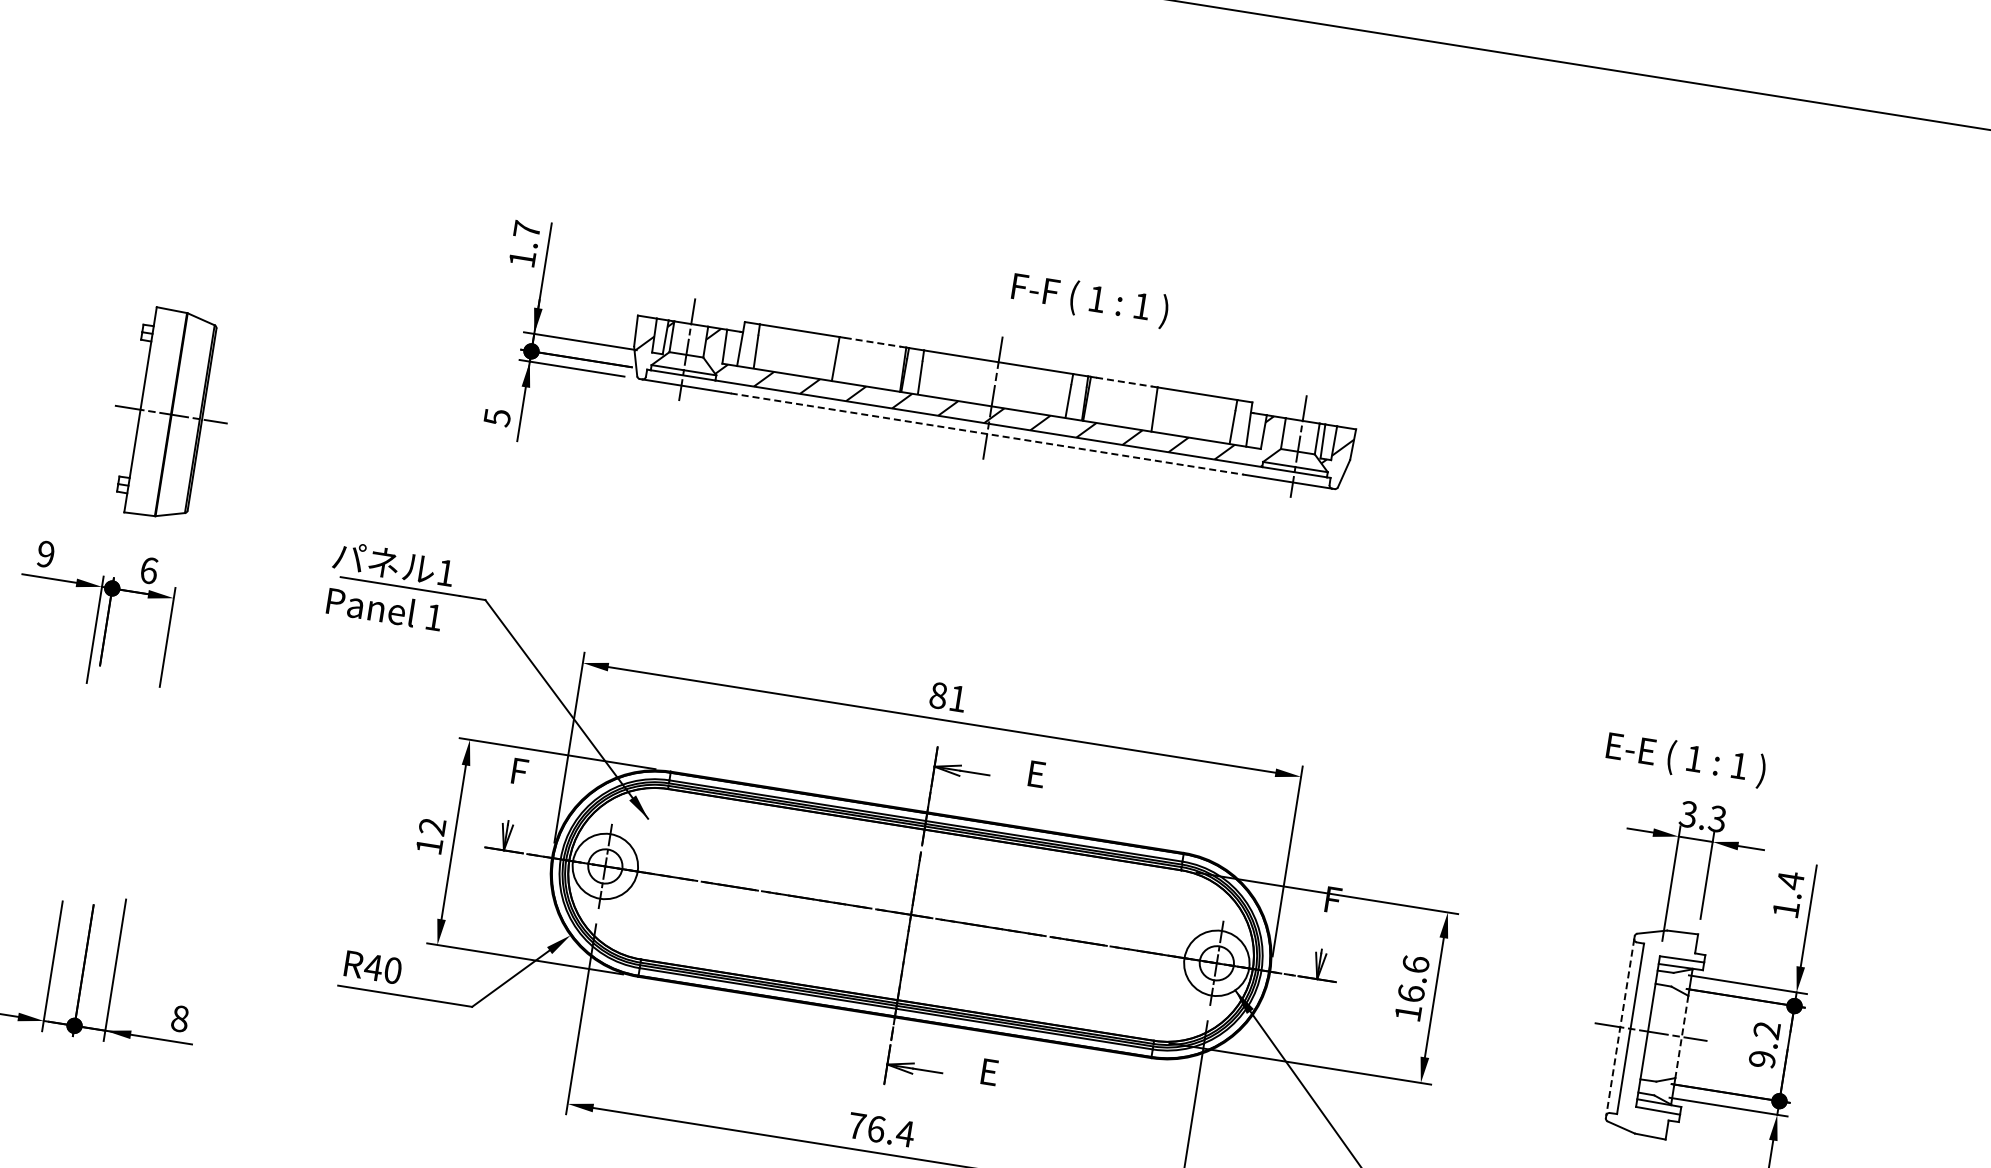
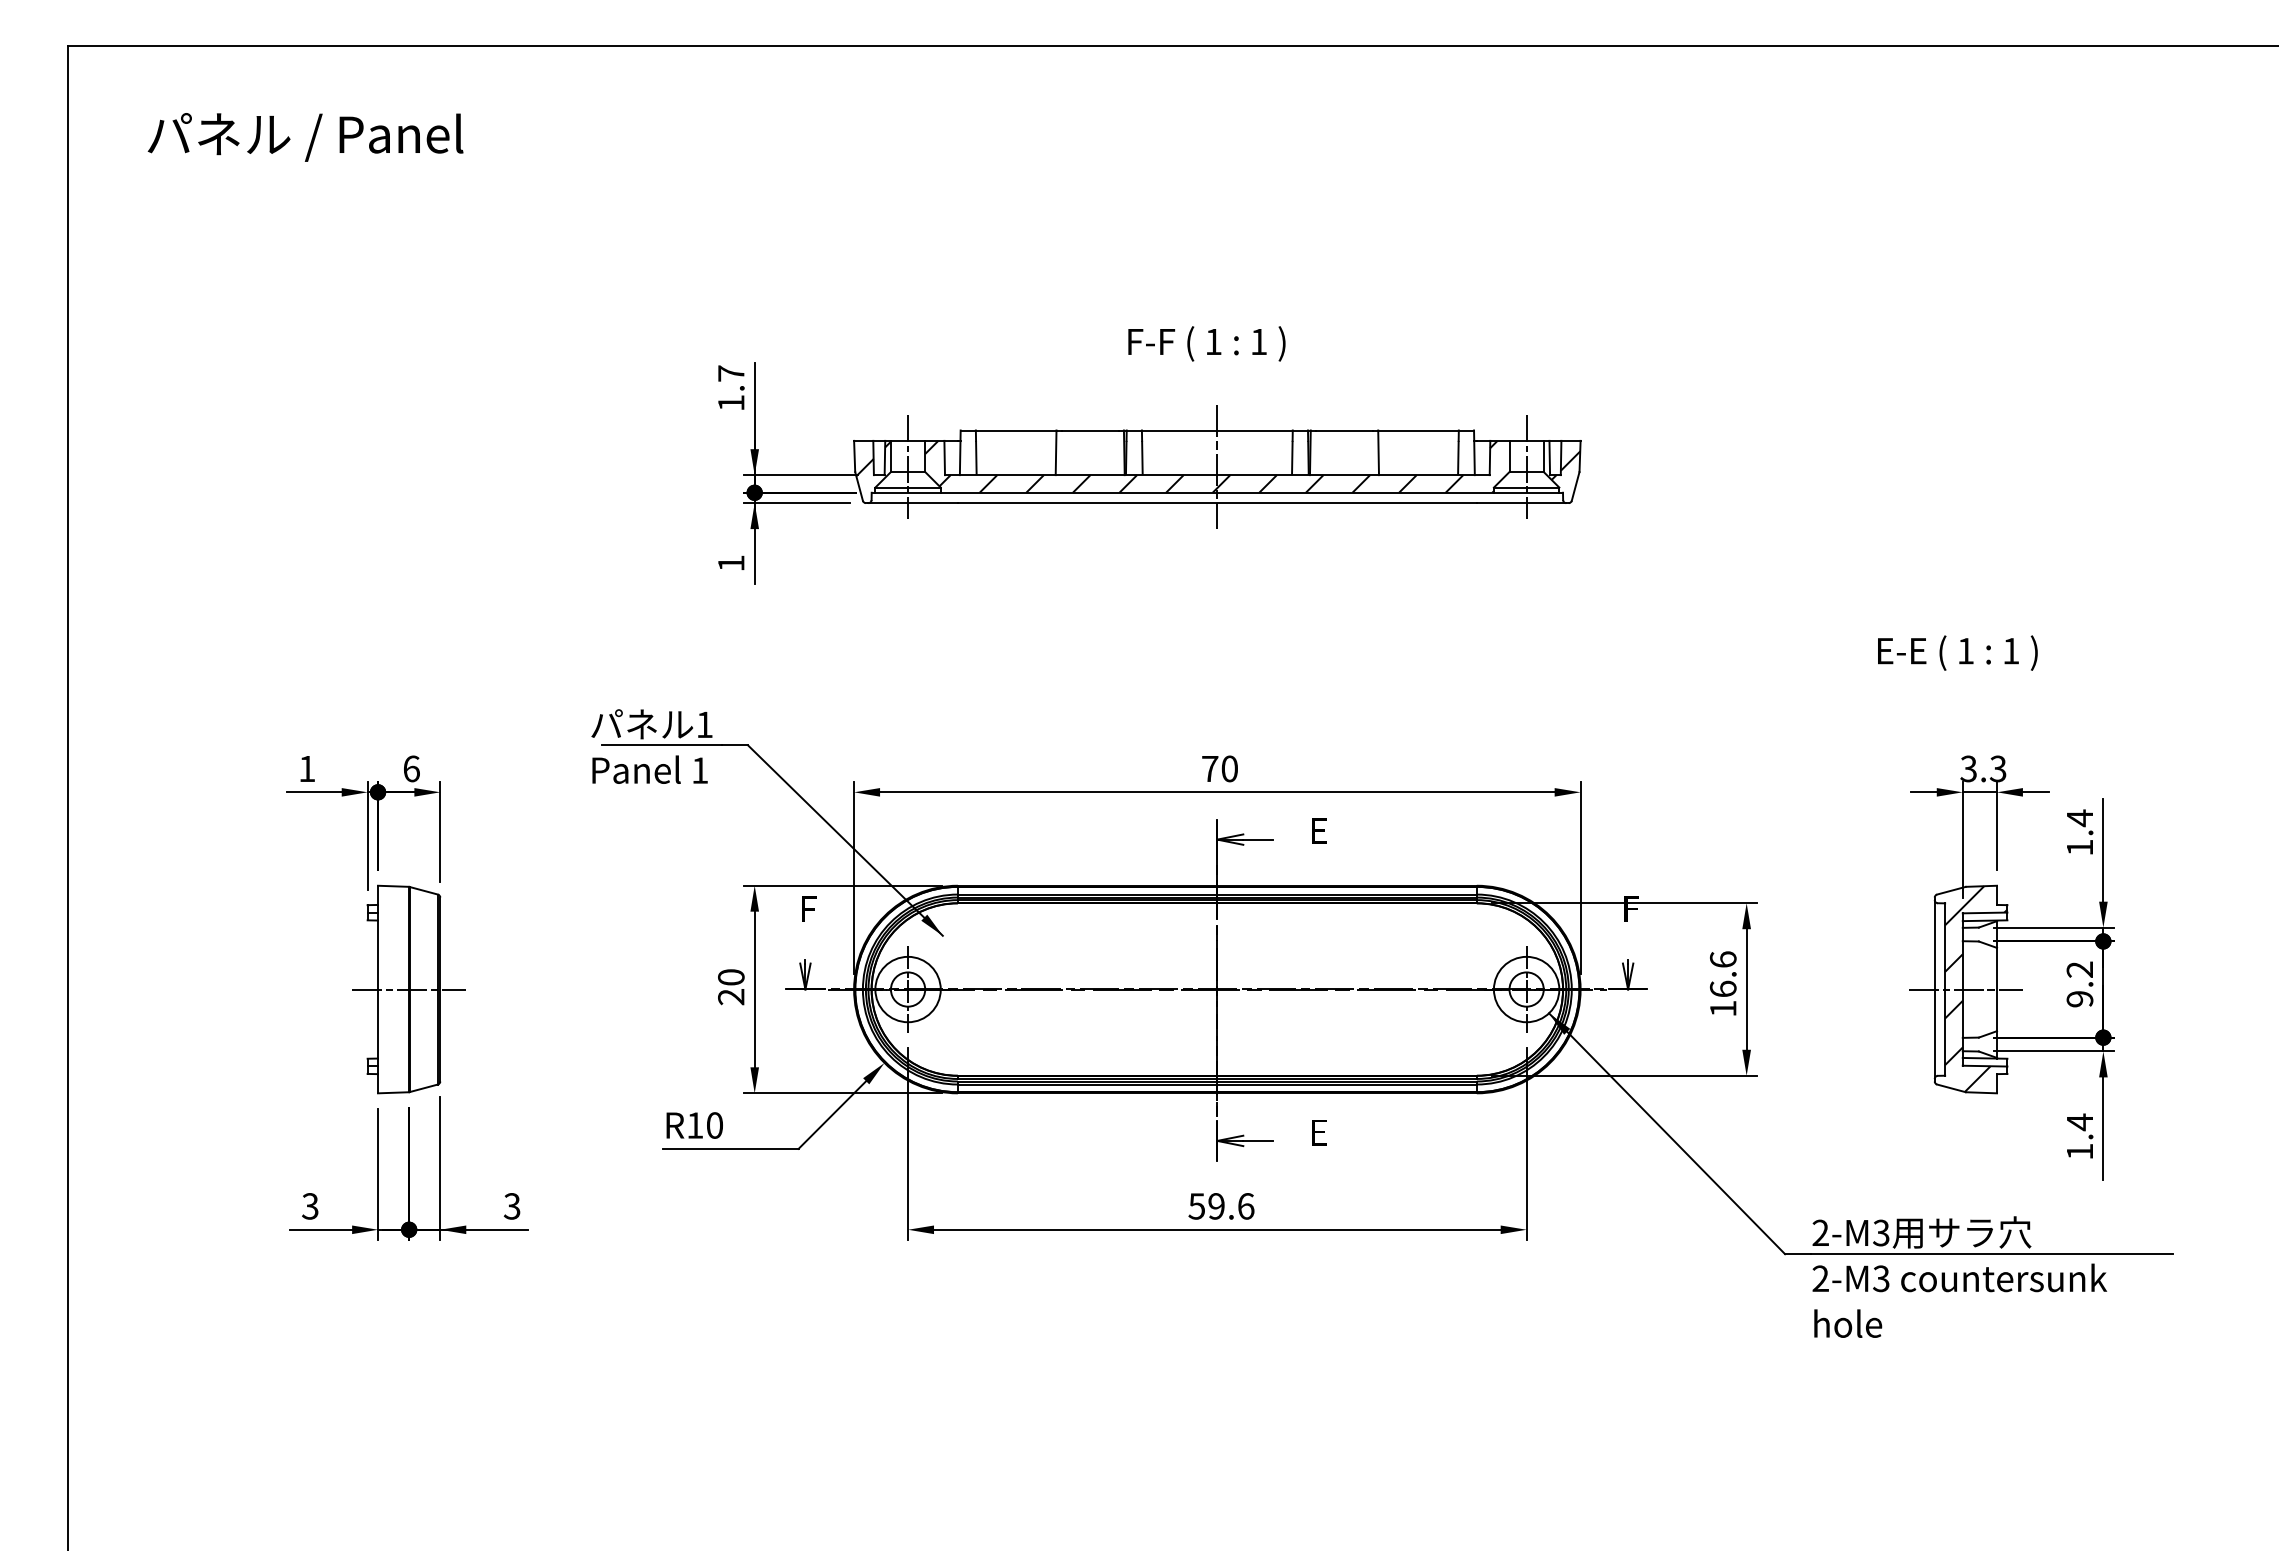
text: (1089, 299) -> (1206, 343), moved
line: (873, 342) -> (1090, 430), dashed -> solid
line: (1124, 382) -> (1344, 430), dashed -> solid
part: (170, 414) -> (408, 989), moved
text: (497, 417) -> (731, 563), 5 -> 1
line: (987, 434) -> (1217, 503), dashed -> solid
text: (46, 553) -> (307, 768), 9 -> 1
text: (947, 696) -> (1219, 768), 81 -> 70
text: (1685, 758) -> (1957, 652), moved
text: (431, 836) -> (731, 987), 12 -> 20
text: (372, 967) -> (694, 1125), R40 -> R10
text: (179, 1018) -> (511, 1206), 8 -> 3
line: (1619, 1028) -> (1934, 990), dashed -> solid
hatch: (1661, 1032) -> (1976, 988), added
line: (1682, 1036) -> (1997, 989), dashed -> solid
text: (881, 1130) -> (1221, 1206), 76.4 -> 59.6

